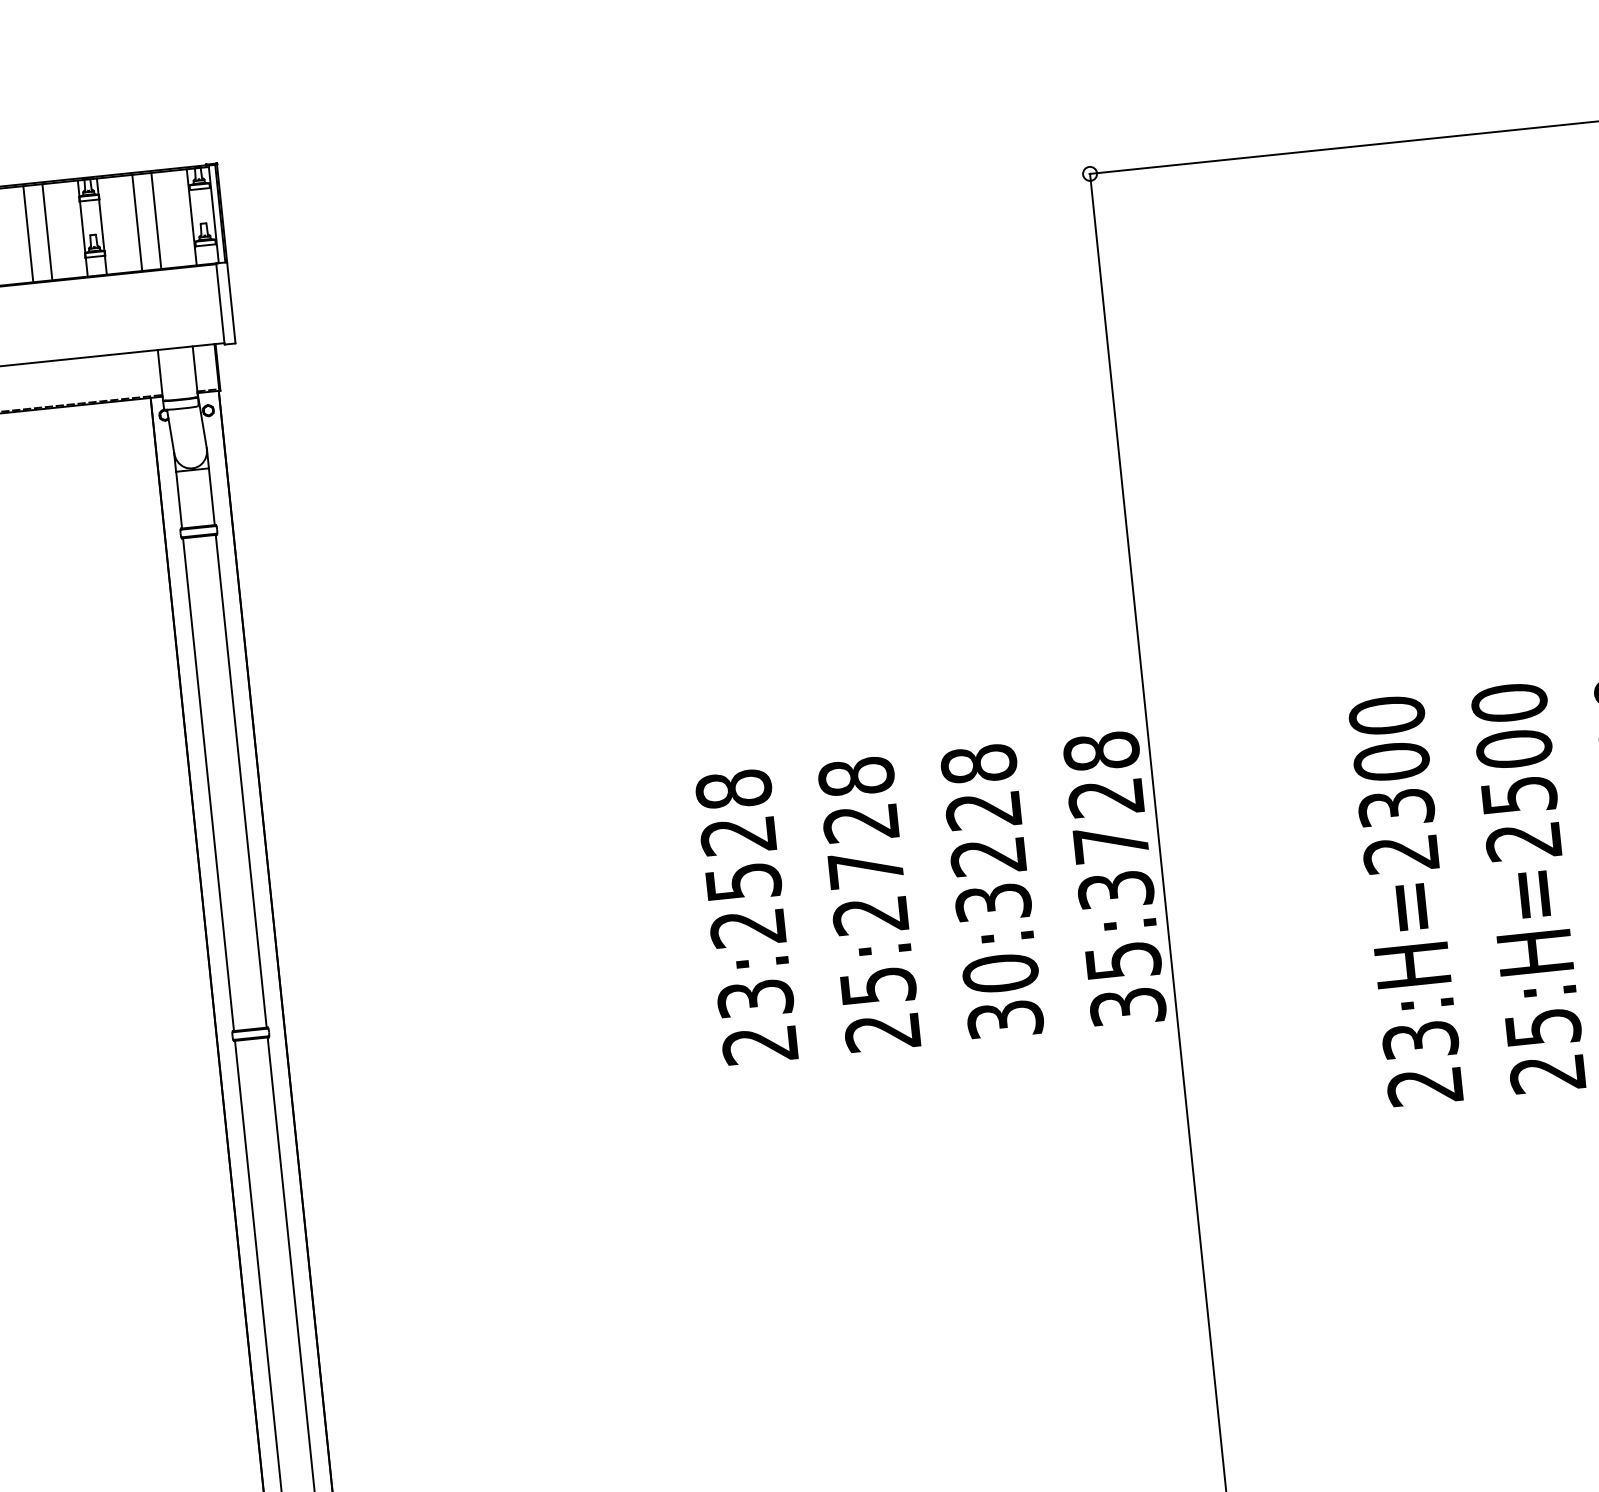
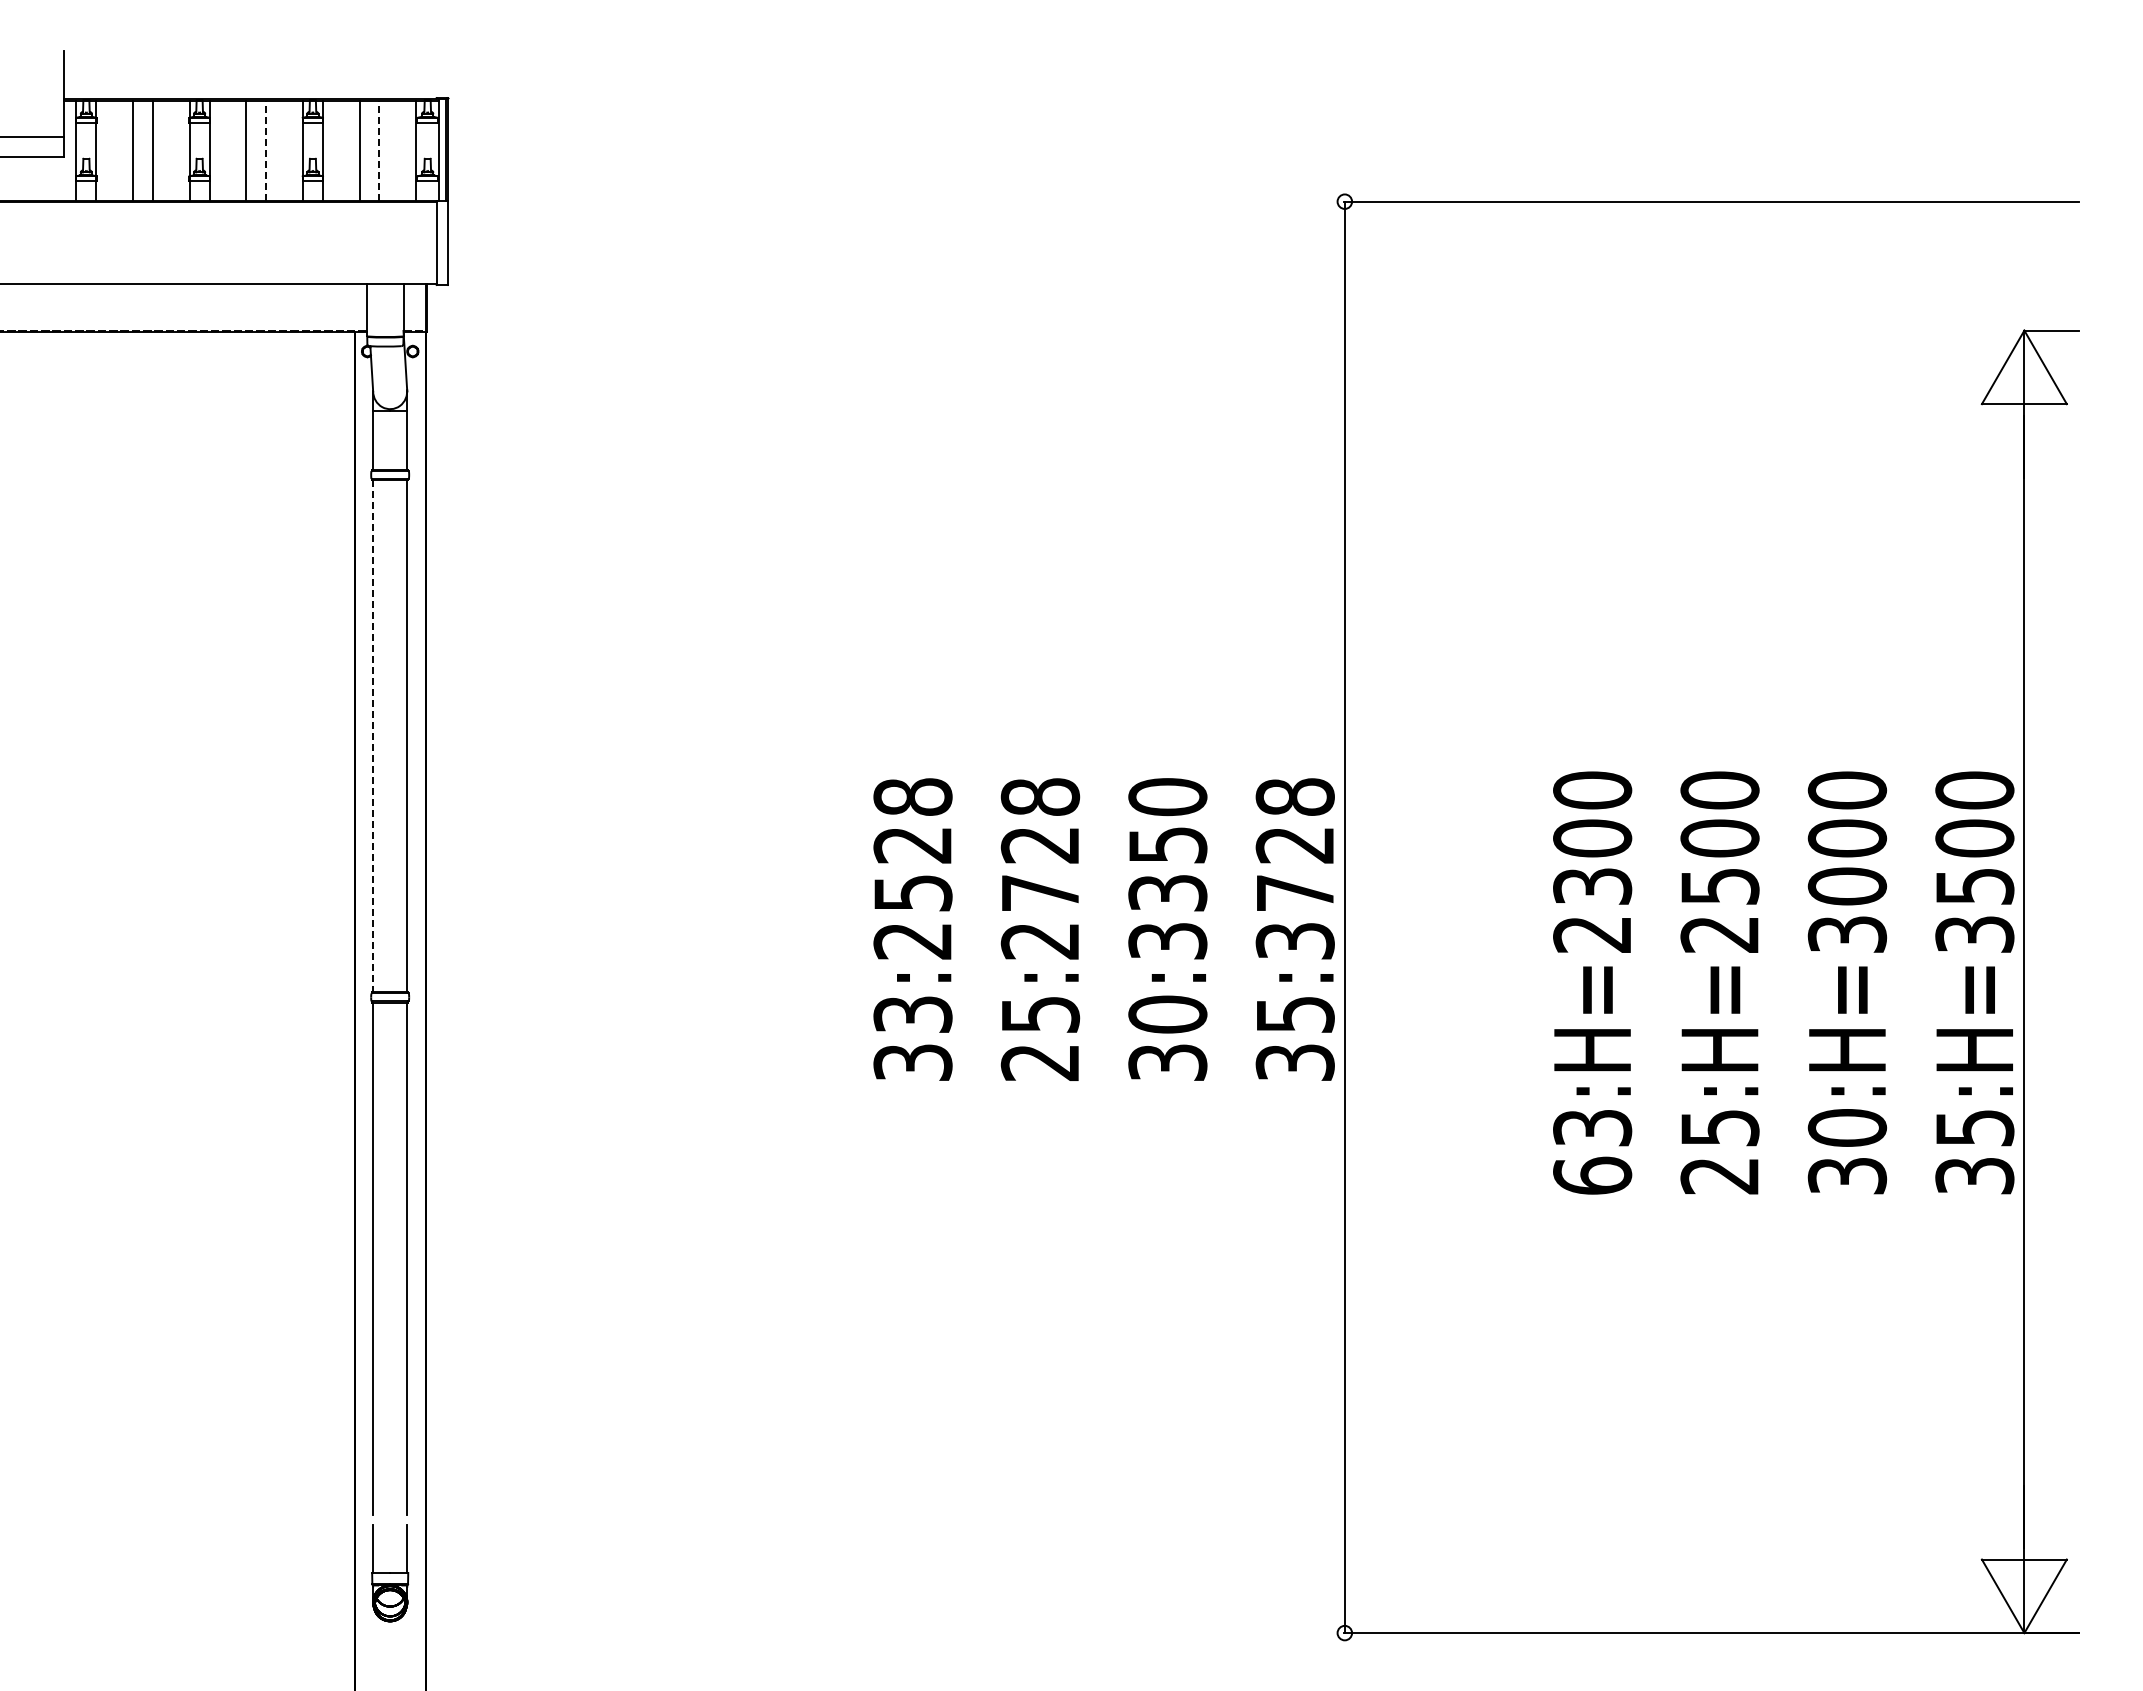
line: (156, 220) -> (379, 150), solid -> dashed
line: (47, 231) -> (266, 150), solid -> dashed
line: (208, 784) -> (373, 736), solid -> dashed
text: (983, 809) -> (1167, 844), 30:3228 -> 30:3350
text: (759, 1044) -> (912, 1062), 23:2528 -> 33:2528
text: (1425, 1086) -> (1592, 1175), 23:H=2300 -> 63:H=2300

